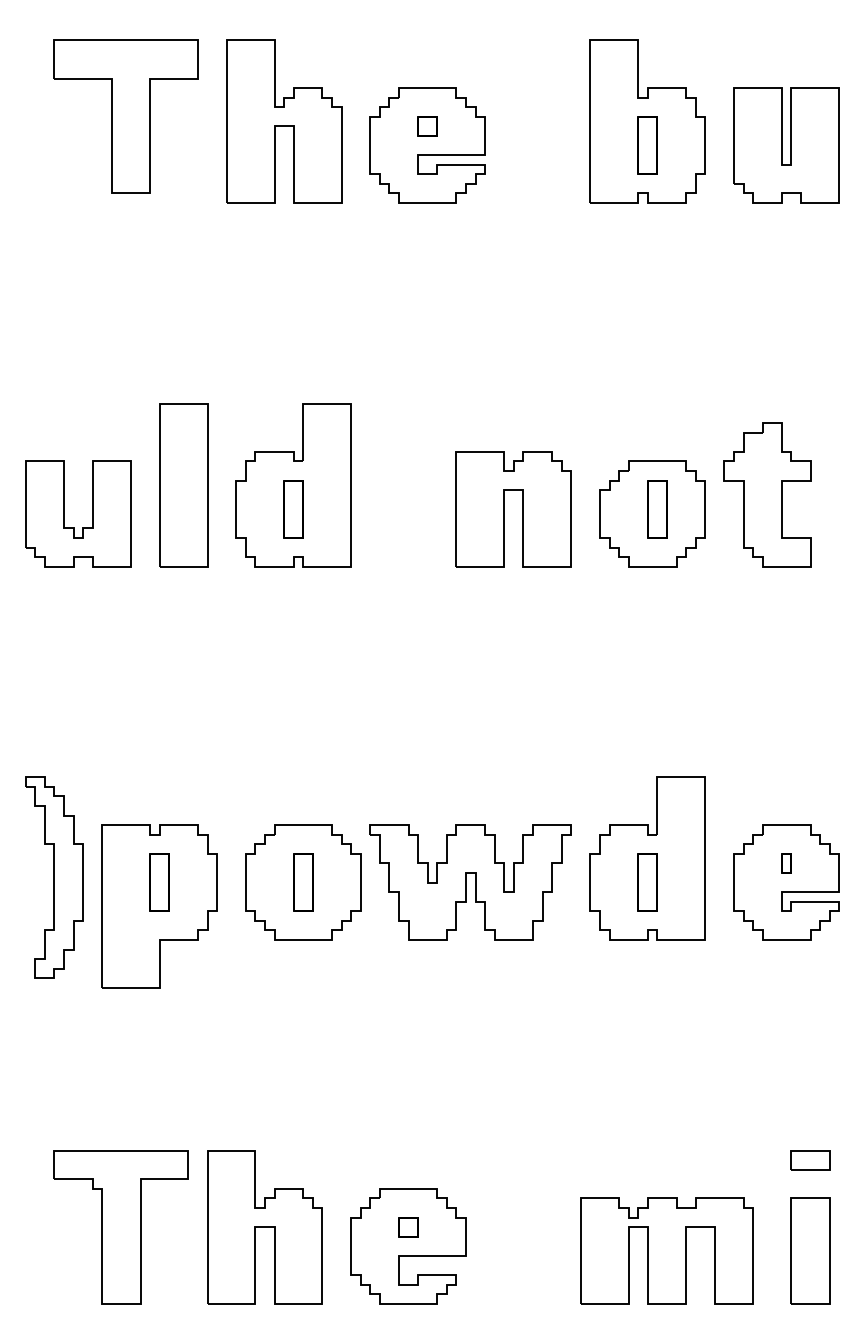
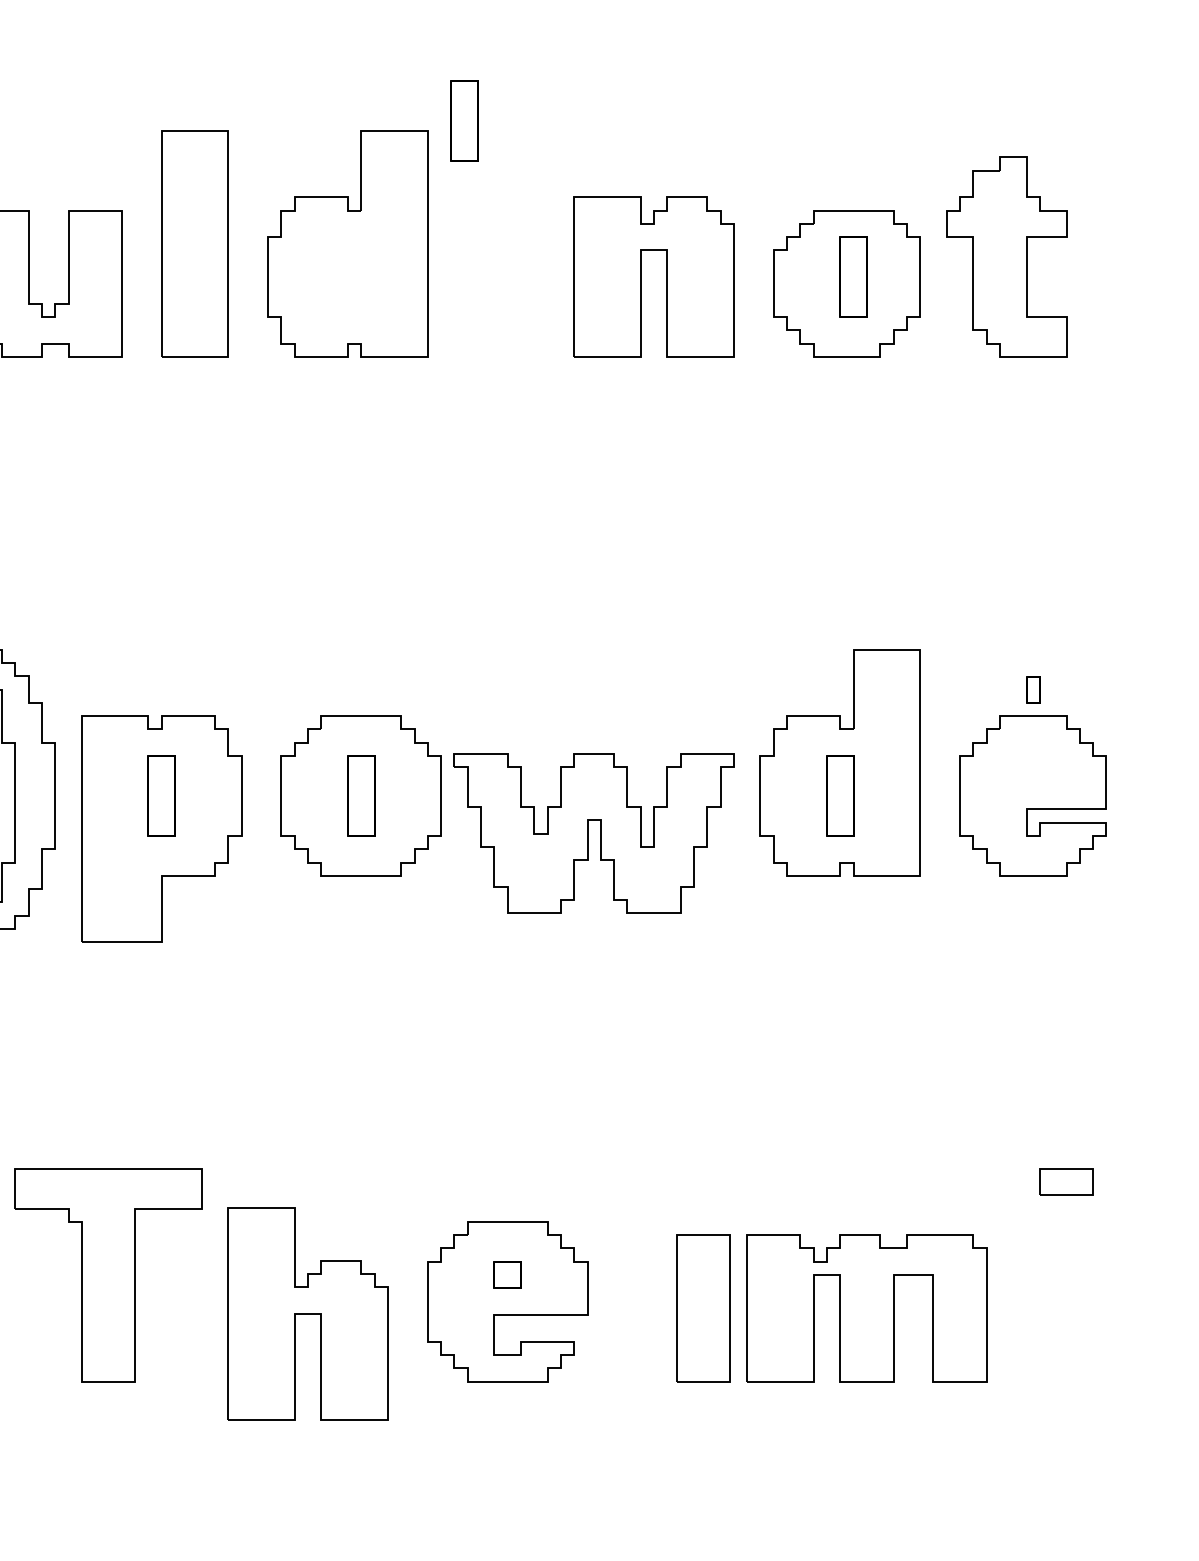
part: (293, 509) -> (464, 121), moved
part: (786, 863) -> (1033, 690), moved
part: (470, 882) -> (593, 833), moved
part: (264, 1227) -> (307, 1314), moved
part: (810, 1250) -> (703, 1307), moved

